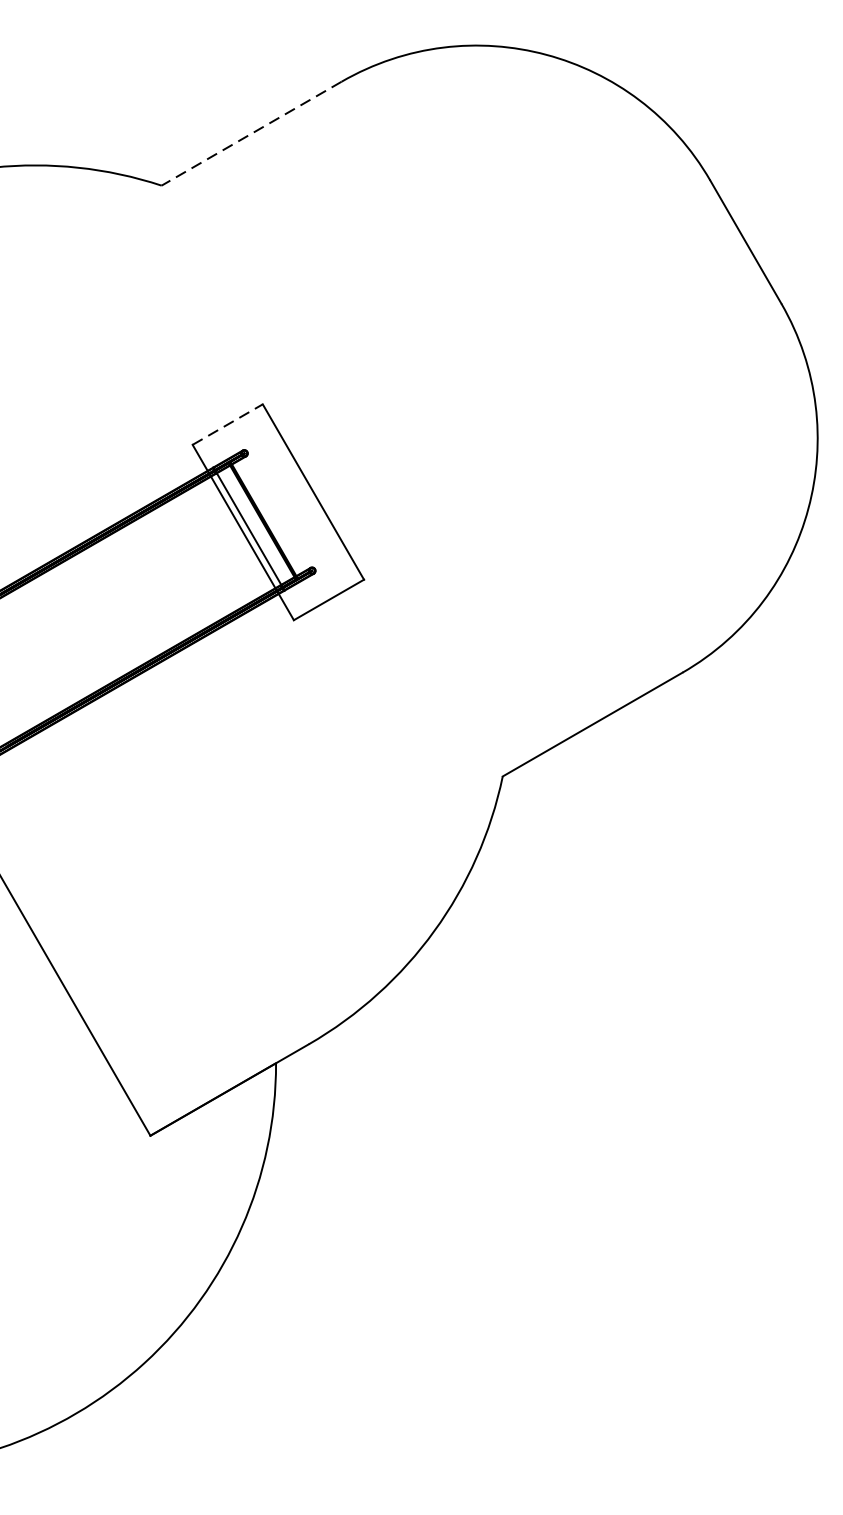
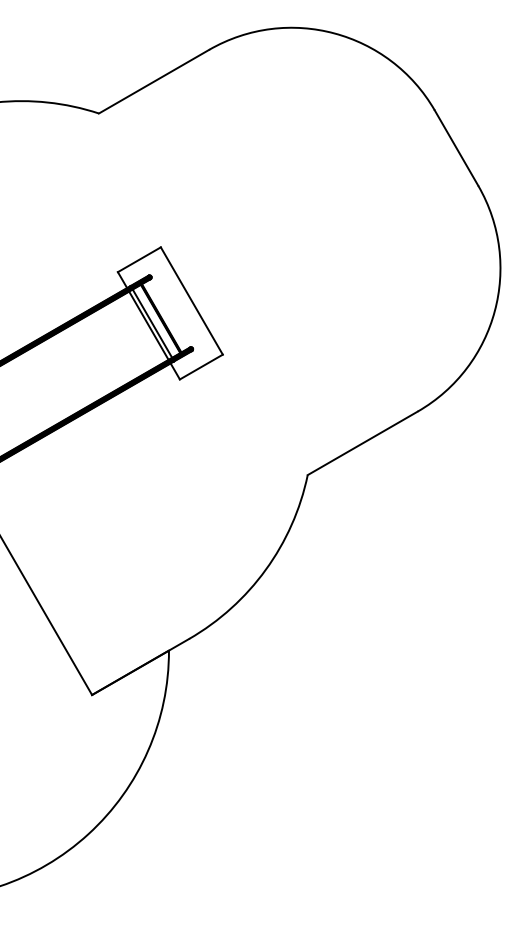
line: (252, 133) -> (154, 81), dashed -> solid
line: (227, 424) -> (139, 259), dashed -> solid

